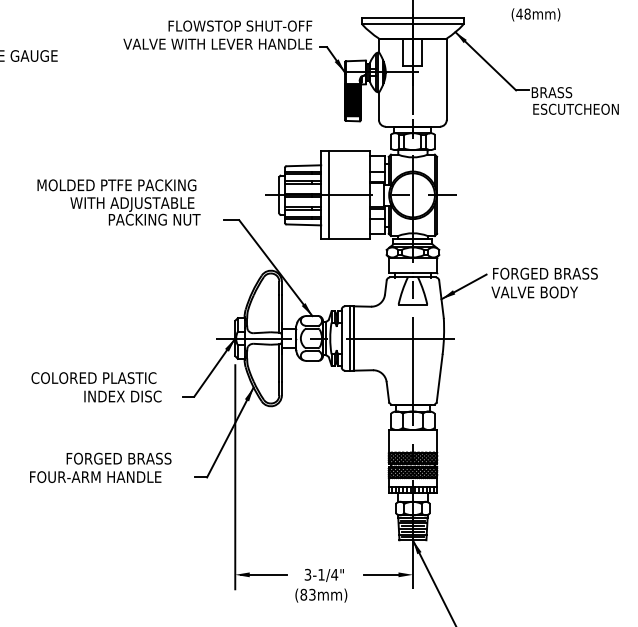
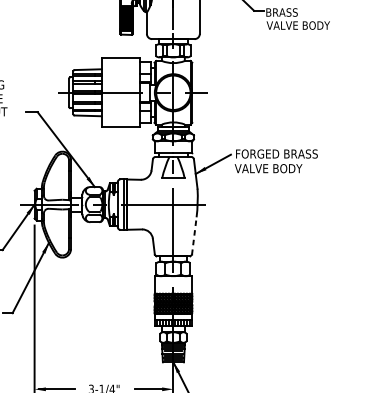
text: (575, 108) -> (300, 24), ESCUTCHEON -> VALVE BODY
line: (329, 195) -> (108, 92), removed
line: (439, 378) -> (194, 235), solid -> dashed

